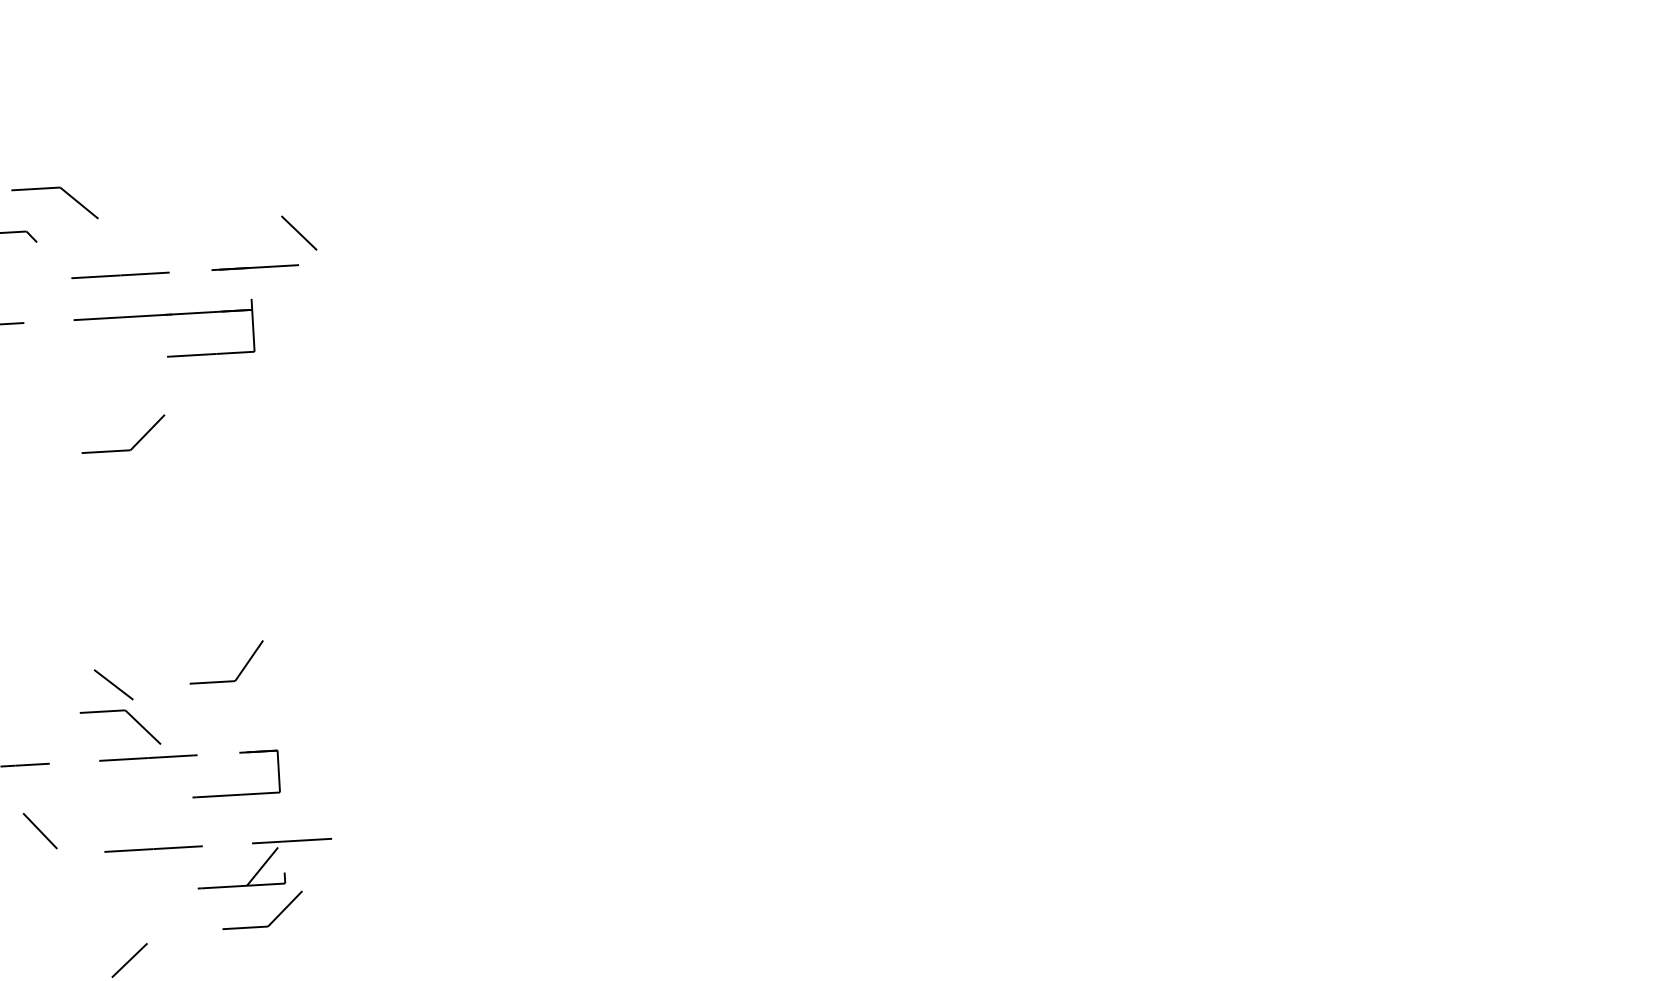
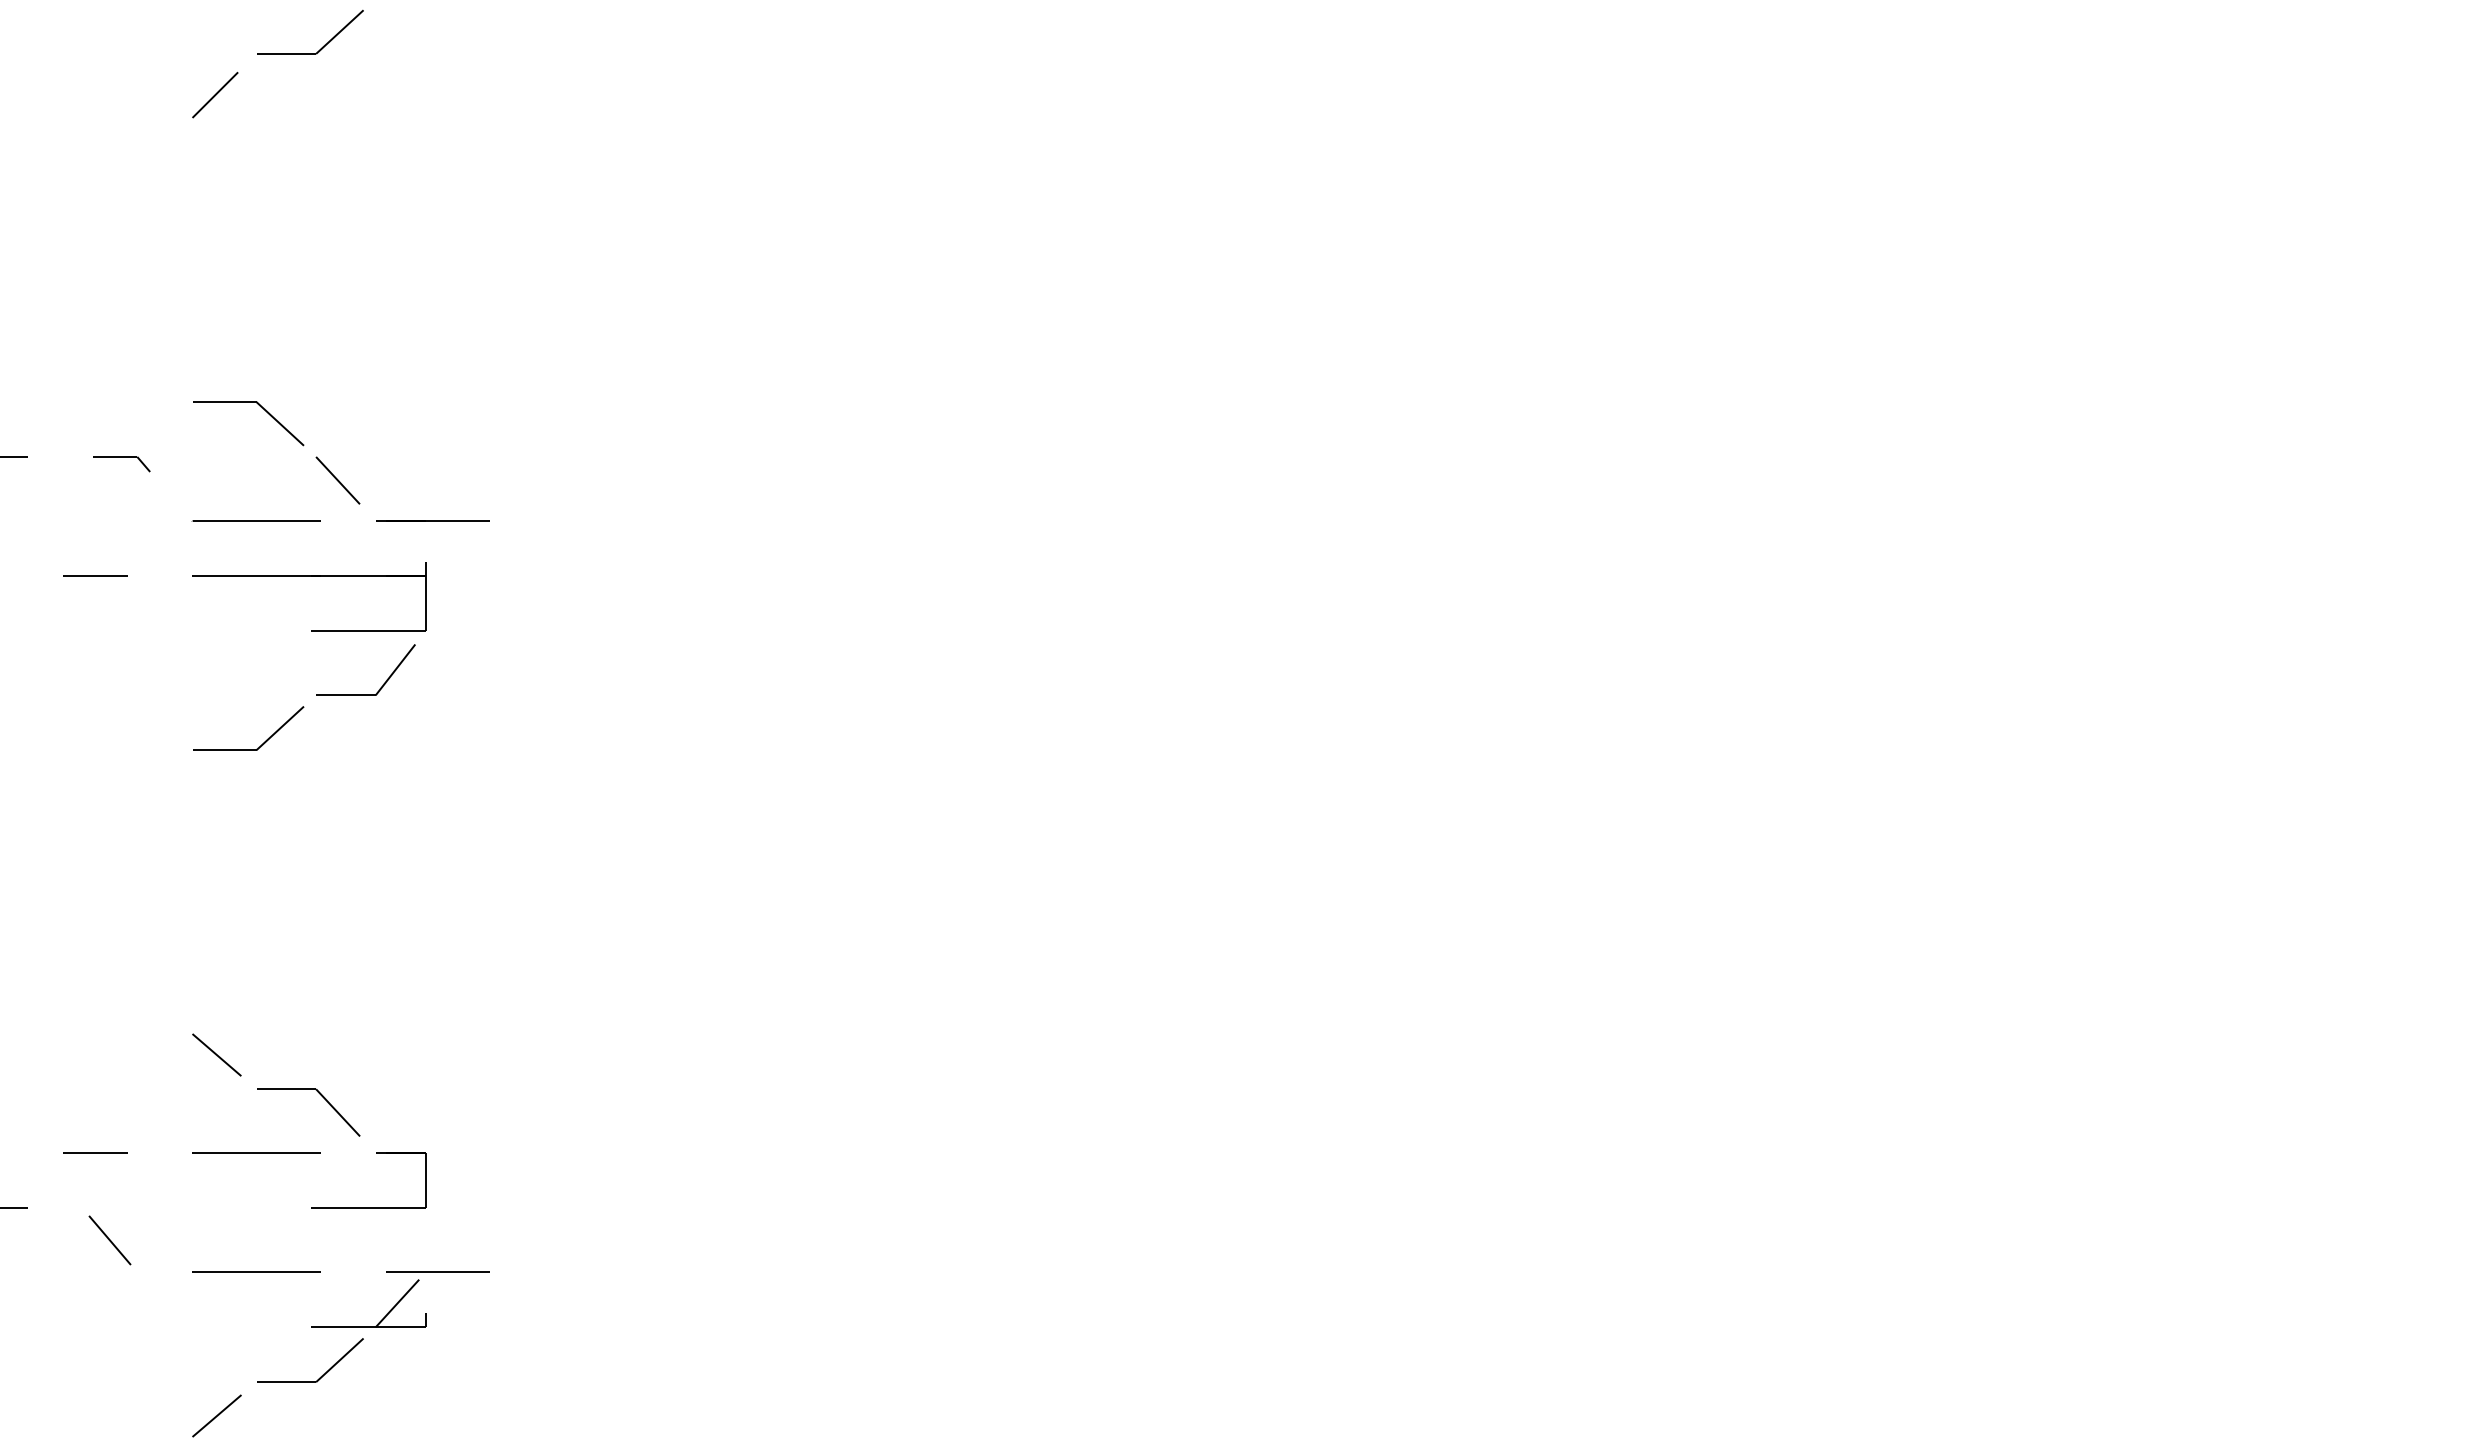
part: (63, 191) -> (260, 407), moved
line: (298, 233) -> (337, 480), moved
part: (240, 671) -> (383, 683), moved
part: (130, 716) -> (322, 1097), moved
part: (272, 920) -> (322, 1374), moved

